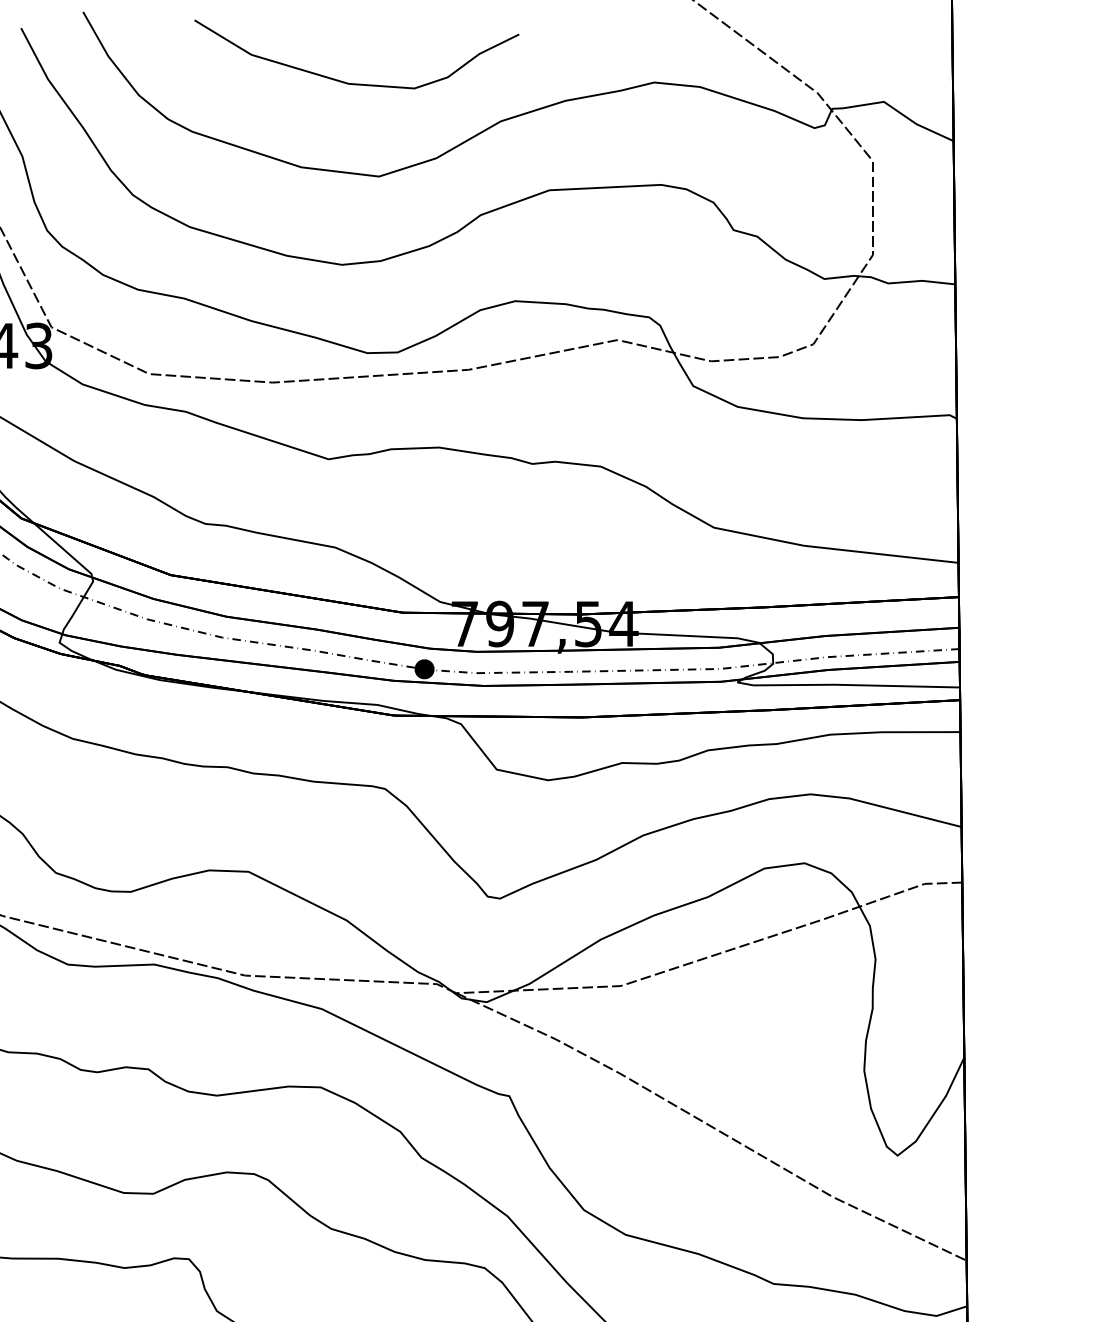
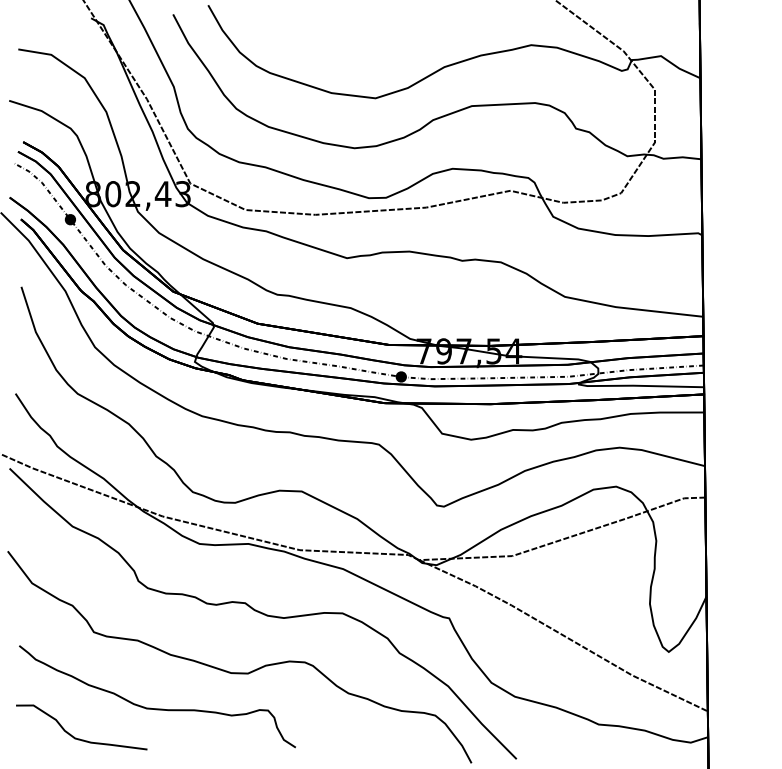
curve: (357, 83) -> (363, 45), removed

